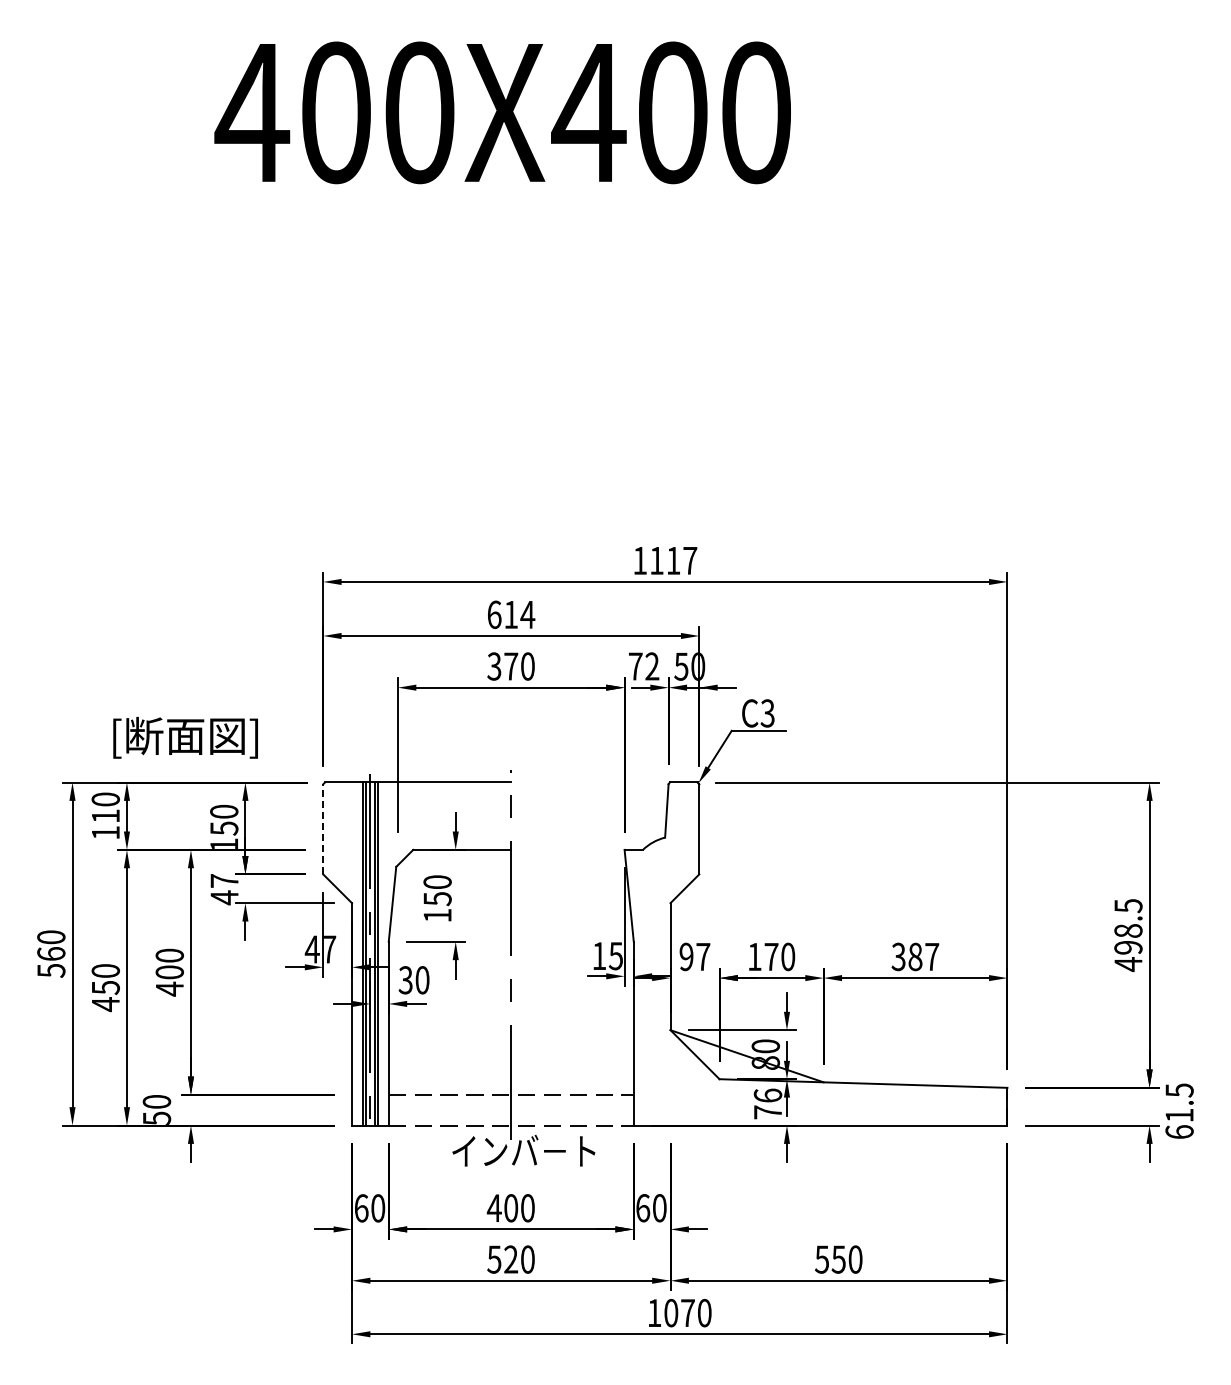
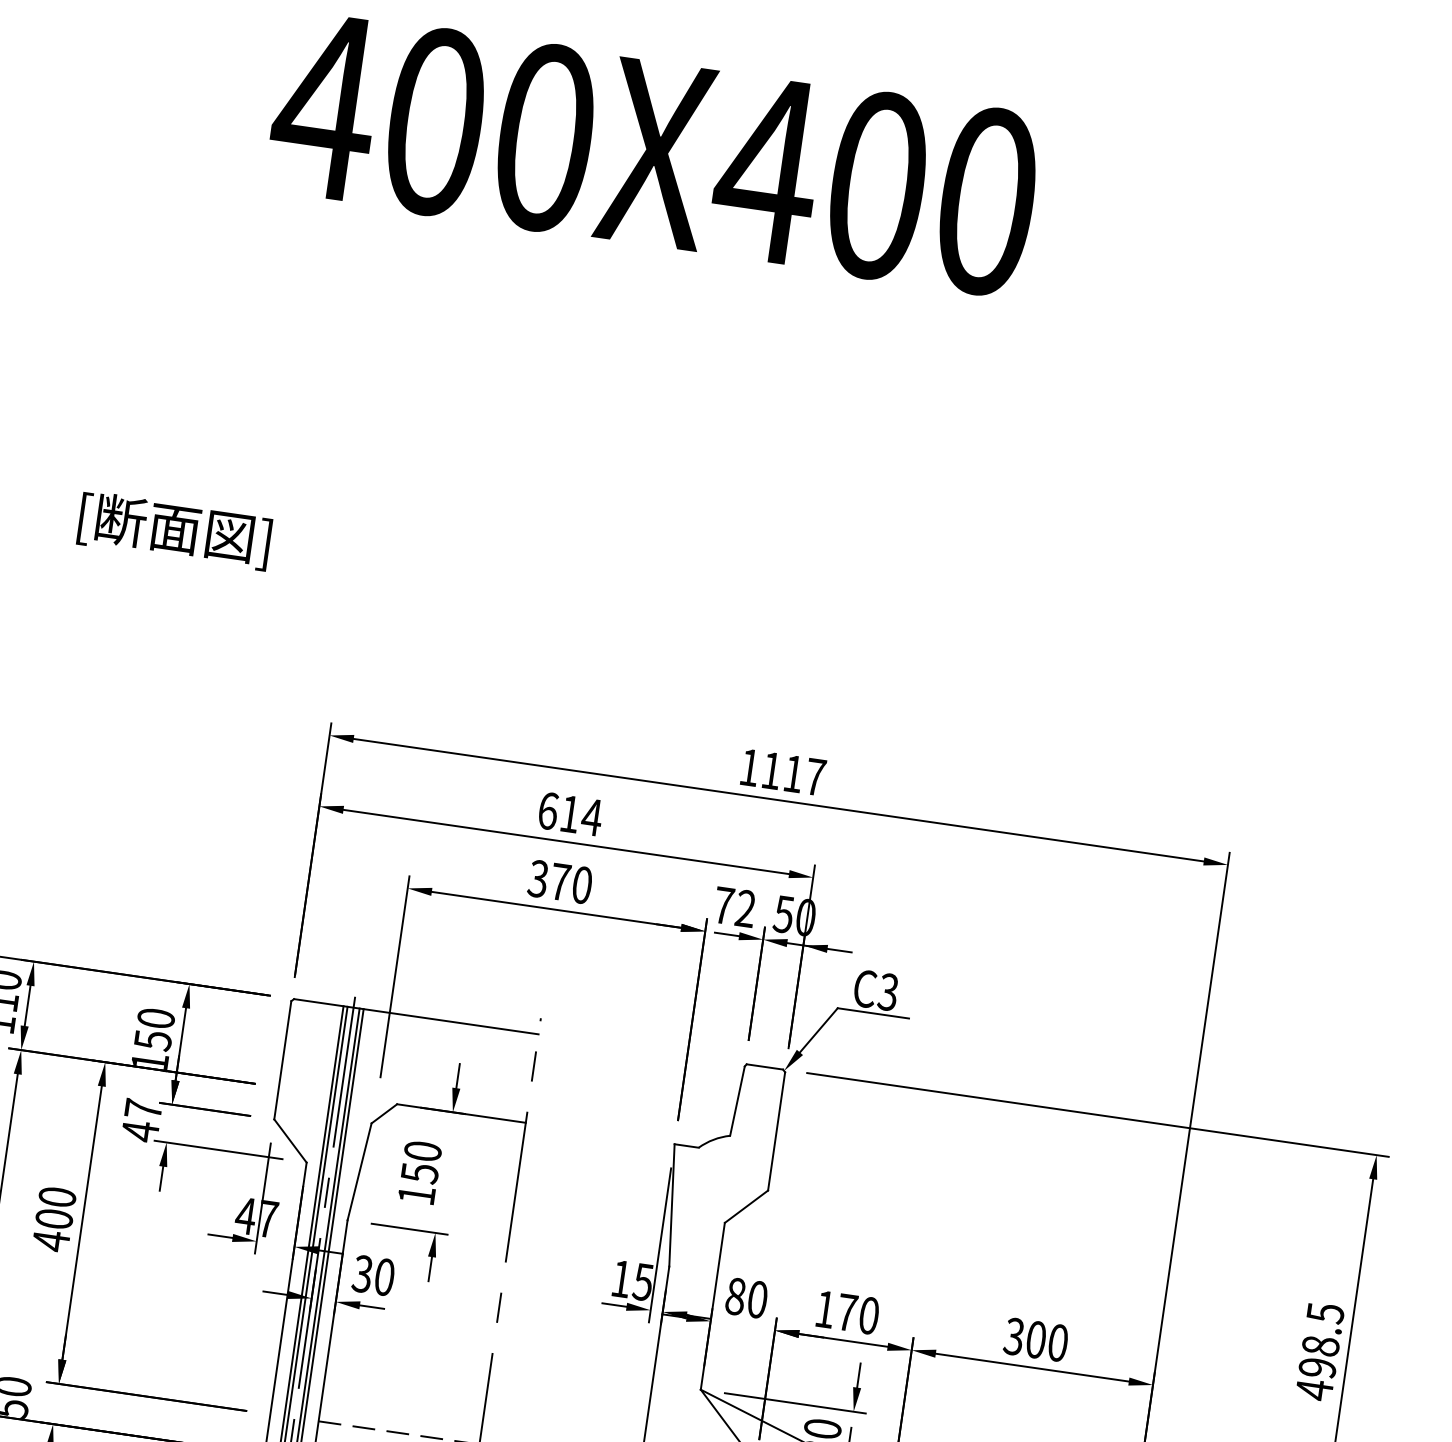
text: (185, 737) -> (174, 530), moved
line: (323, 828) -> (283, 1059), dashed -> solid
text: (694, 956) -> (746, 1297), 97 -> 80
text: (923, 956) -> (1046, 1340), 387 -> 300

